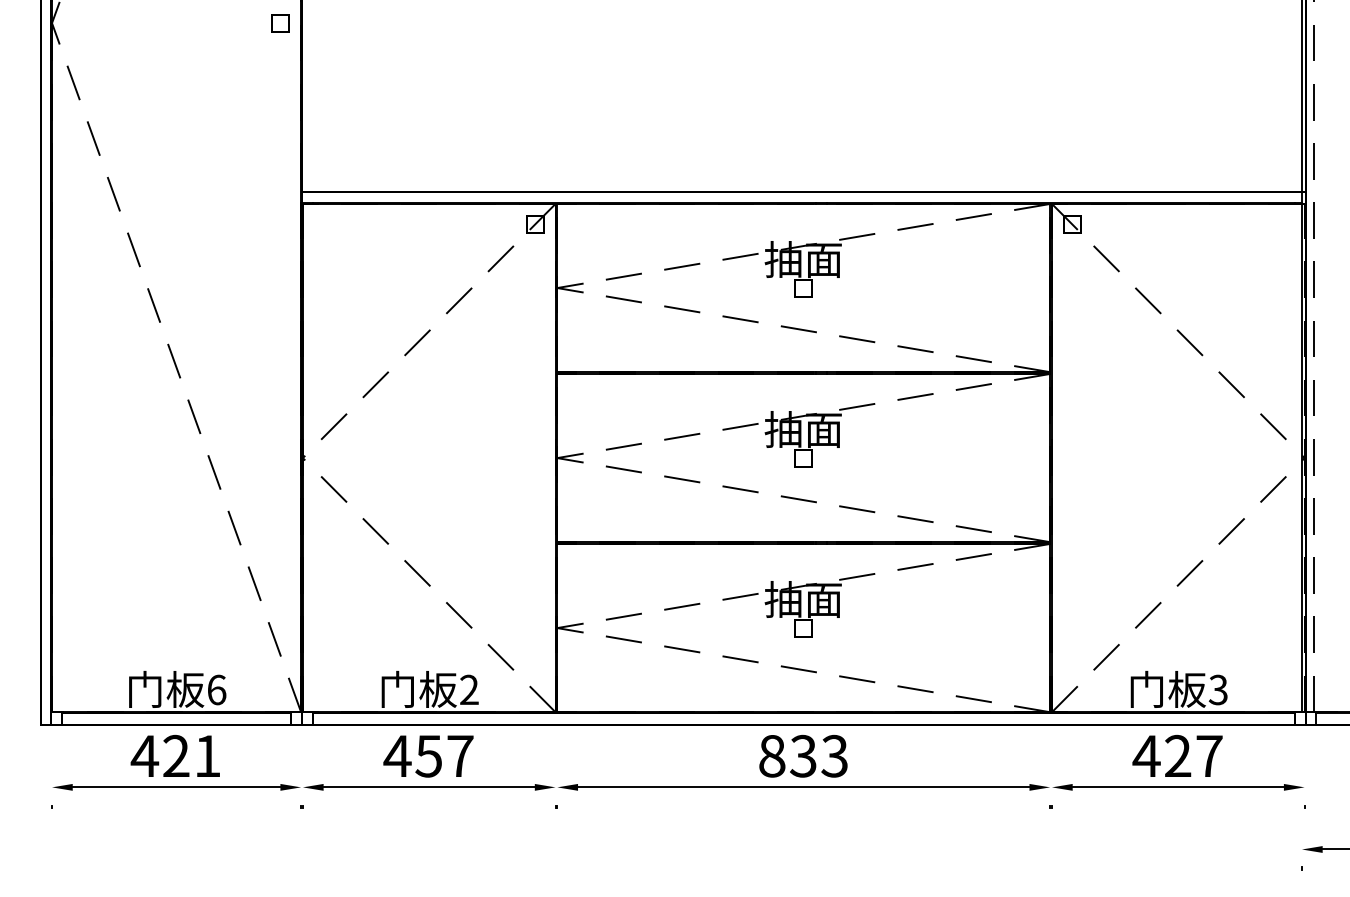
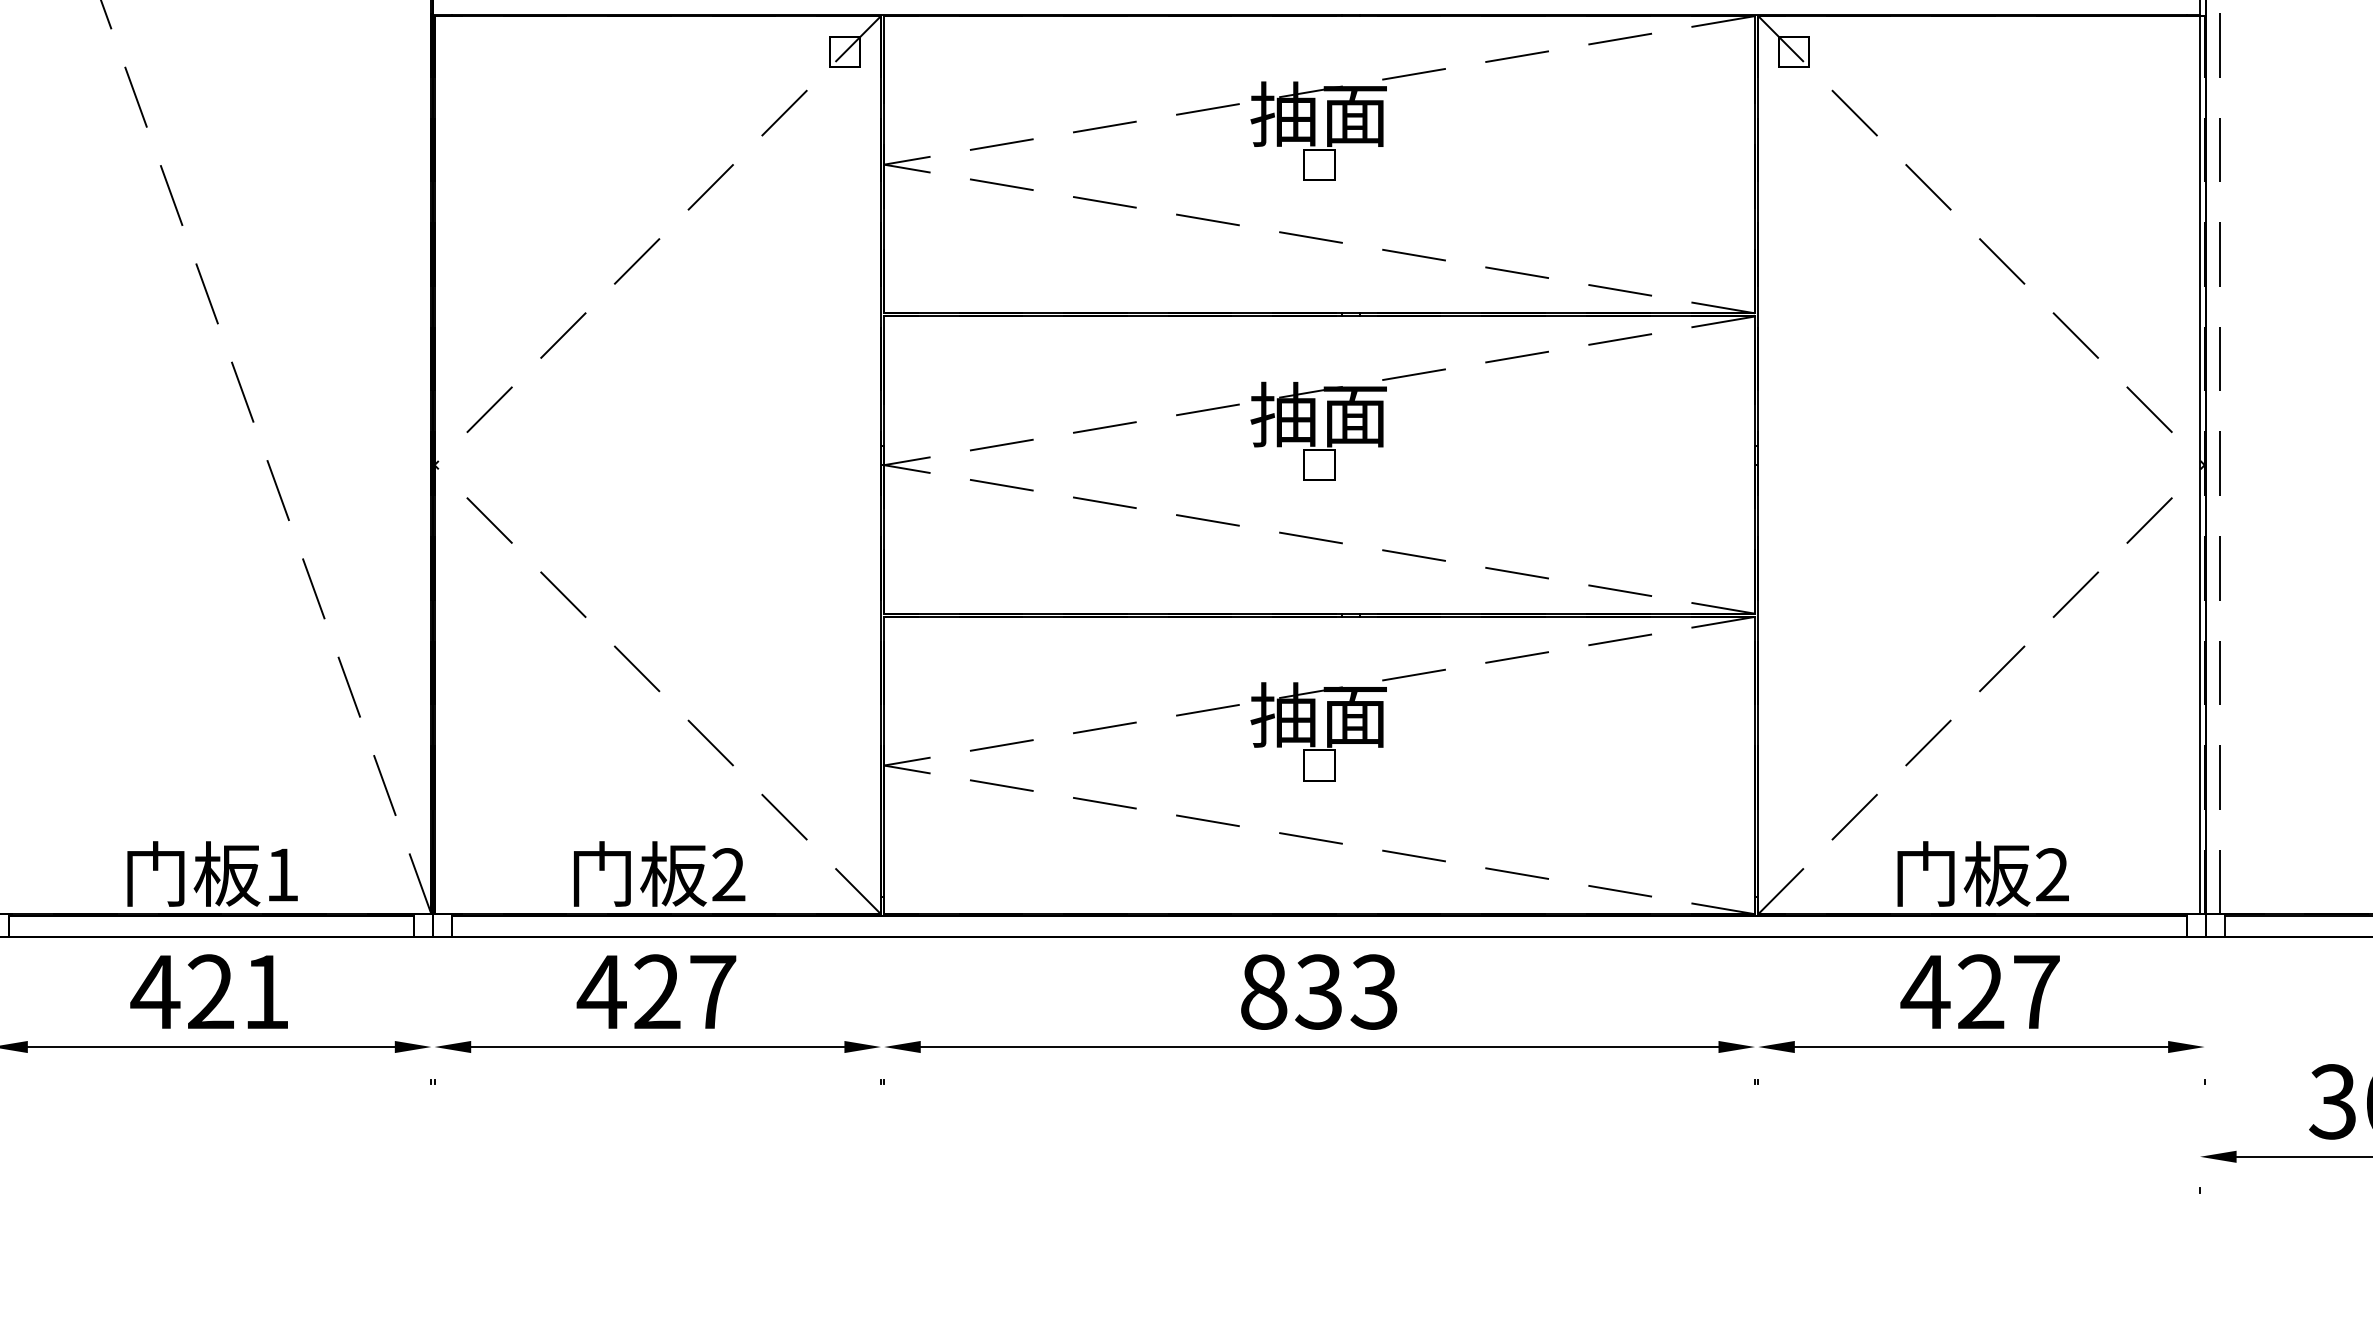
text: (217, 689) -> (283, 874), 6 -> 1
text: (1217, 690) -> (2050, 875), 3 -> 2
text: (428, 755) -> (656, 990), 457 -> 427

